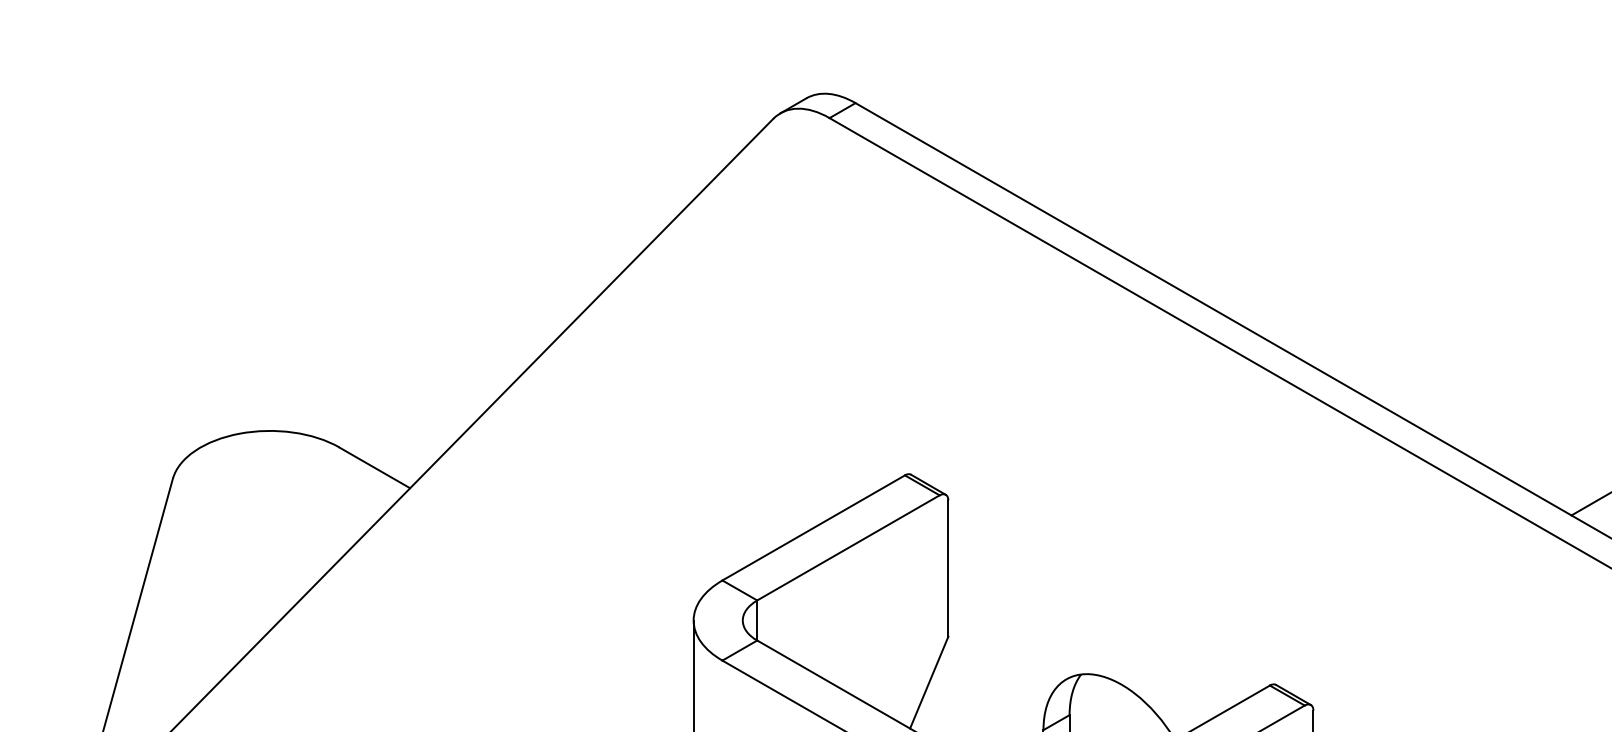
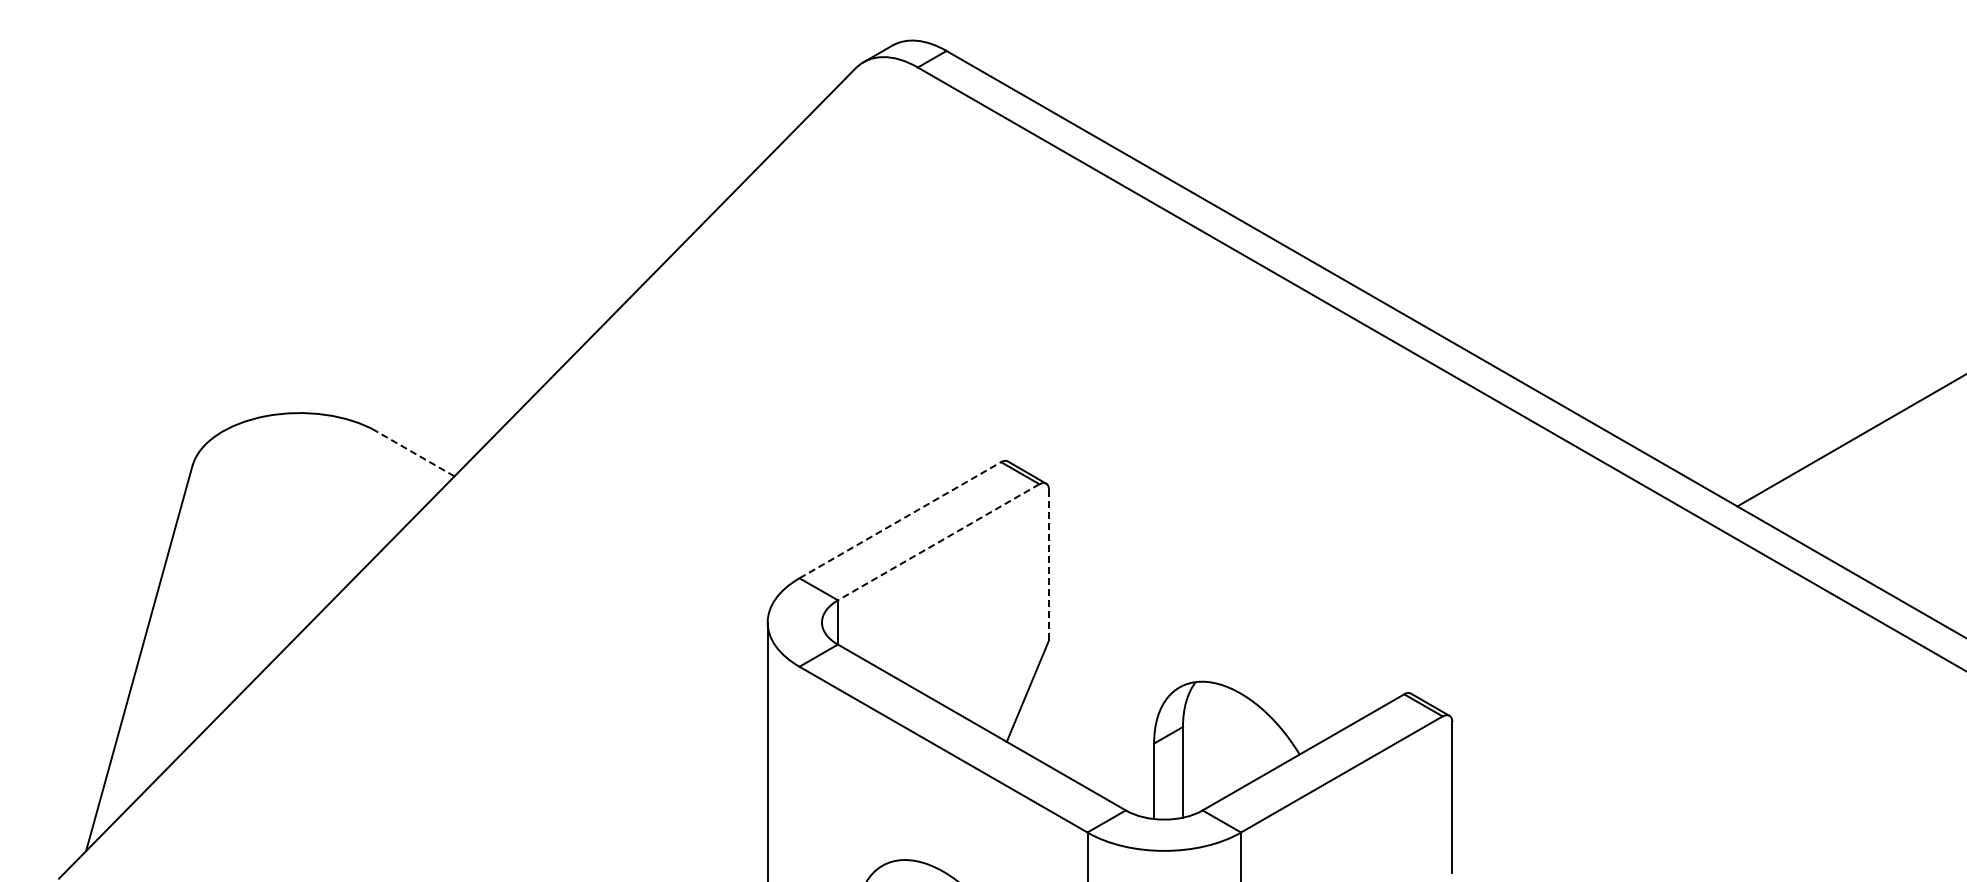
line: (374, 467) -> (415, 453), solid -> dashed
line: (813, 527) -> (900, 519), solid -> dashed
line: (848, 548) -> (938, 542), solid -> dashed
line: (948, 568) -> (1049, 565), solid -> dashed

